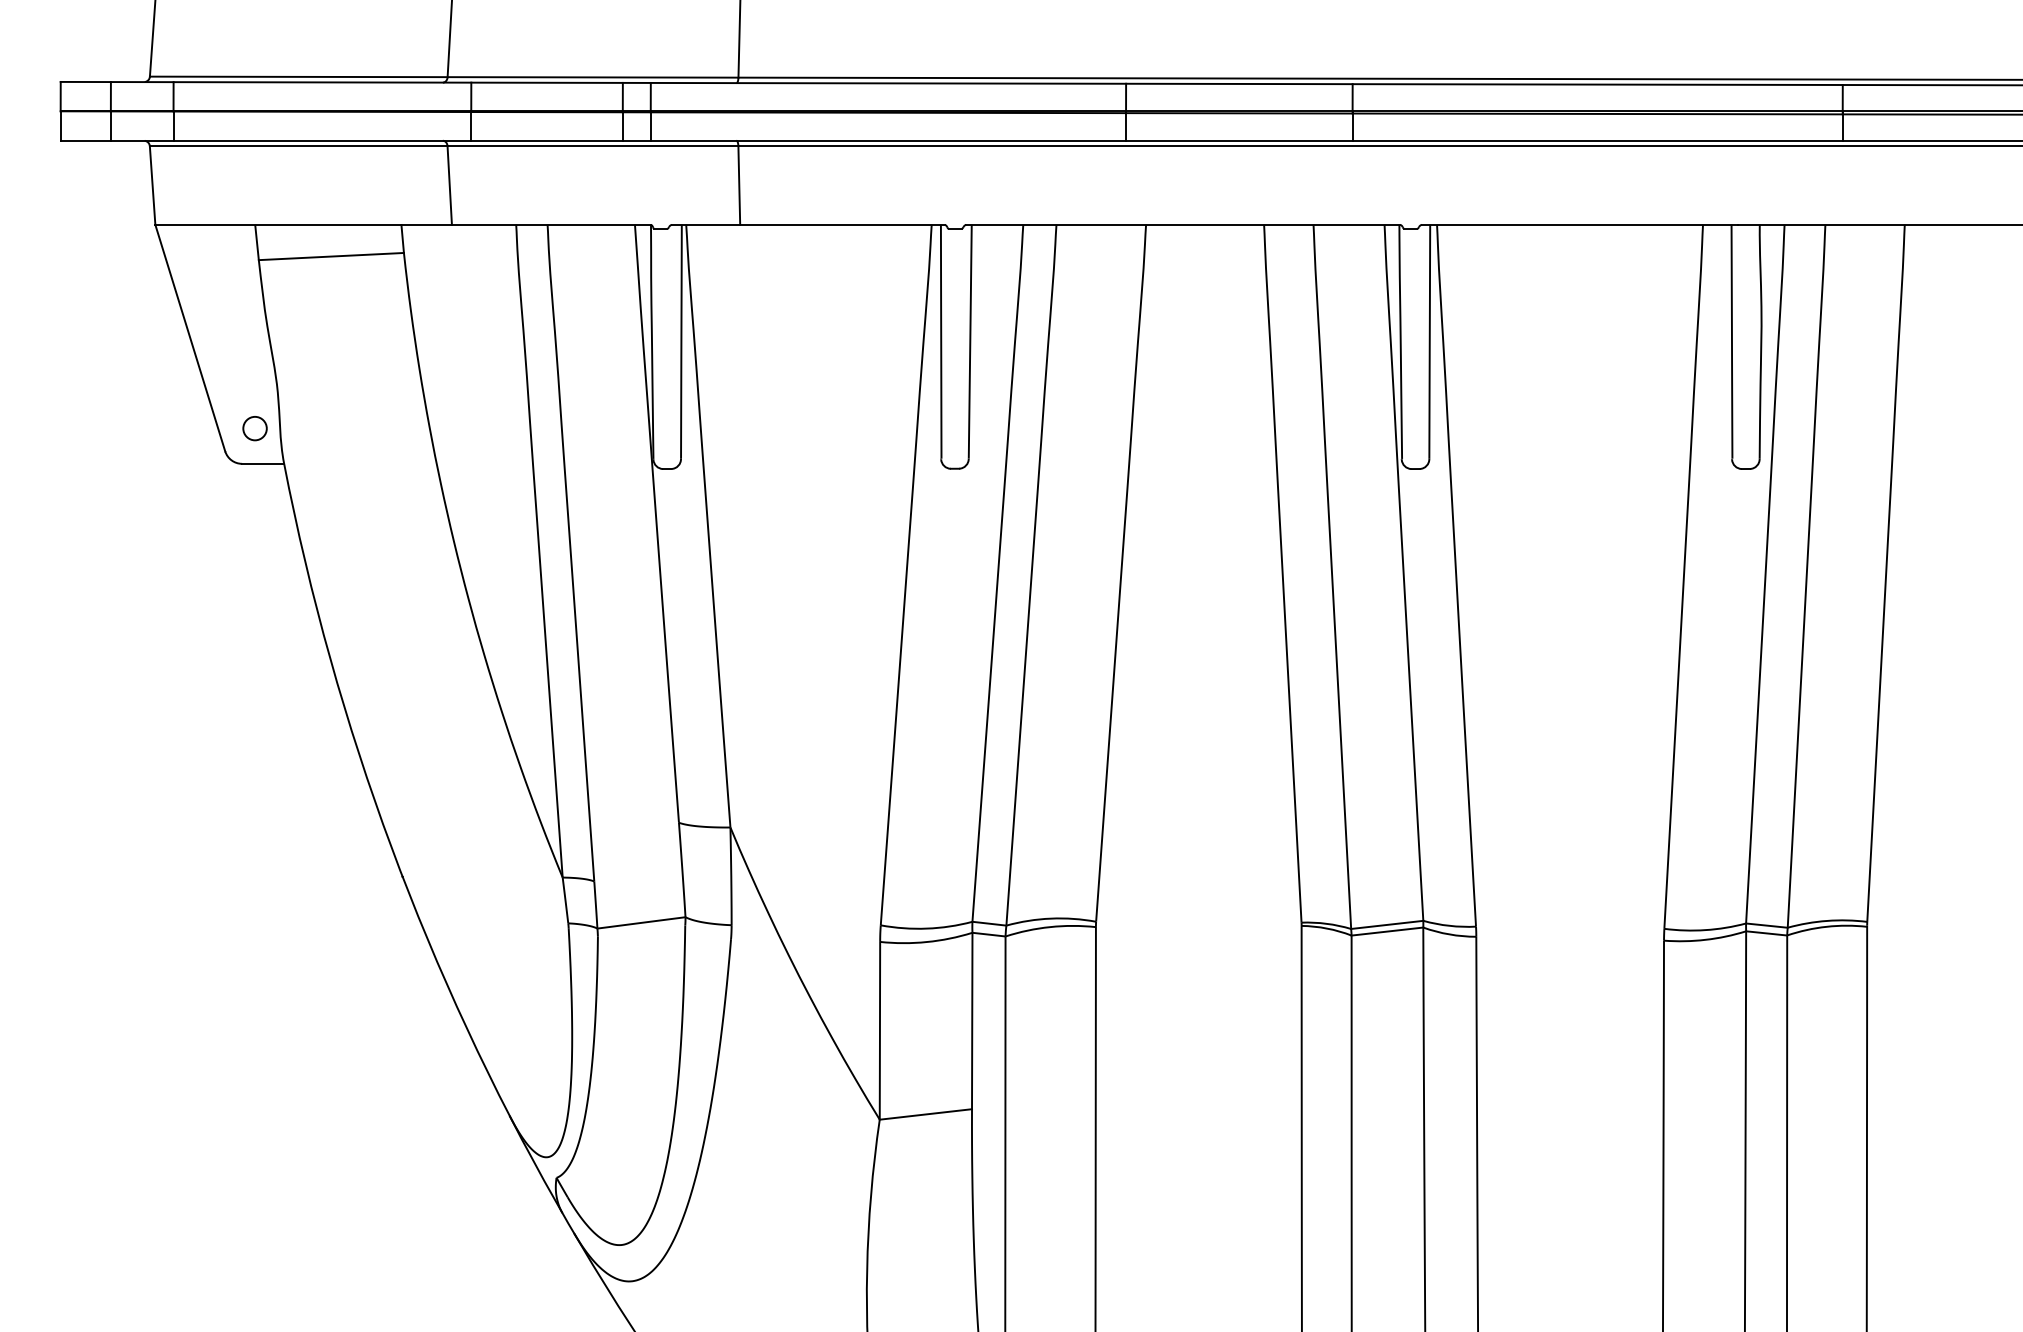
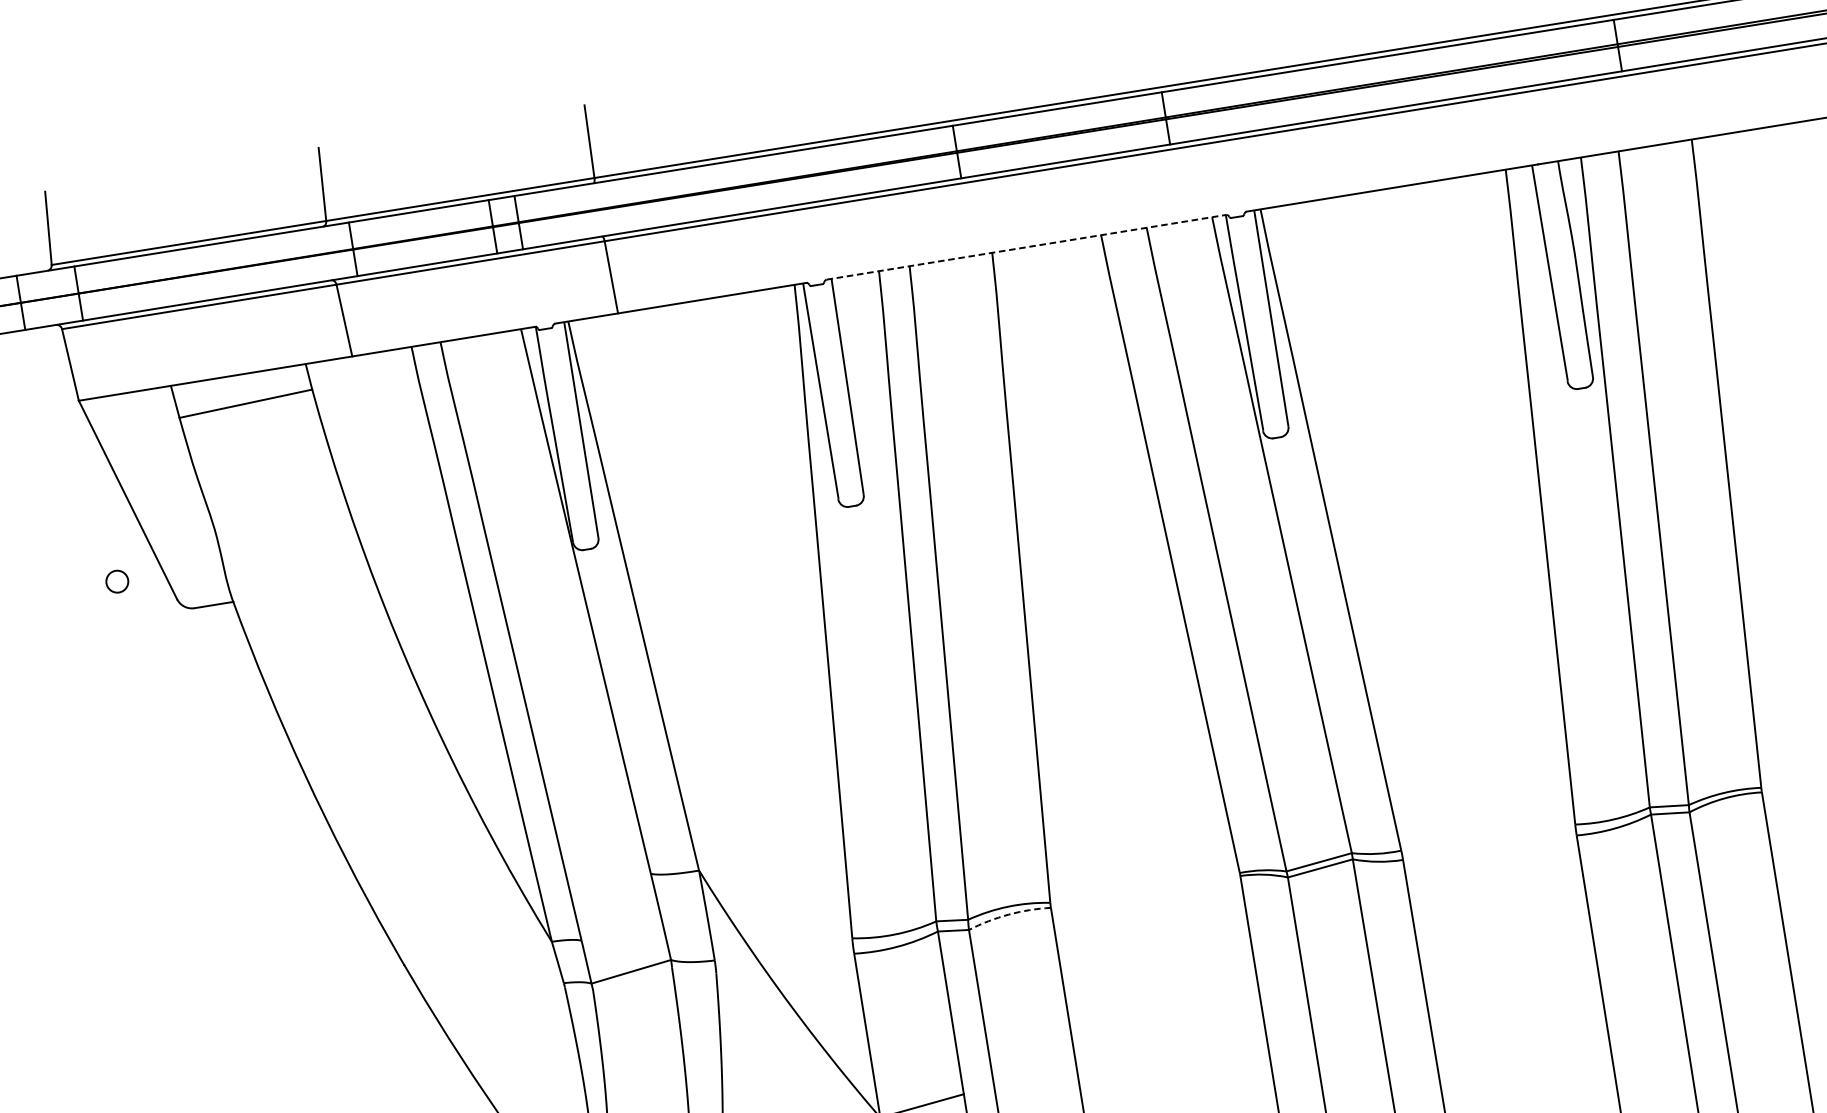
line: (1183, 224) -> (1026, 246), solid -> dashed
circle: (254, 428) -> (116, 581), moved
arc: (1050, 927) -> (1009, 914), solid -> dashed

